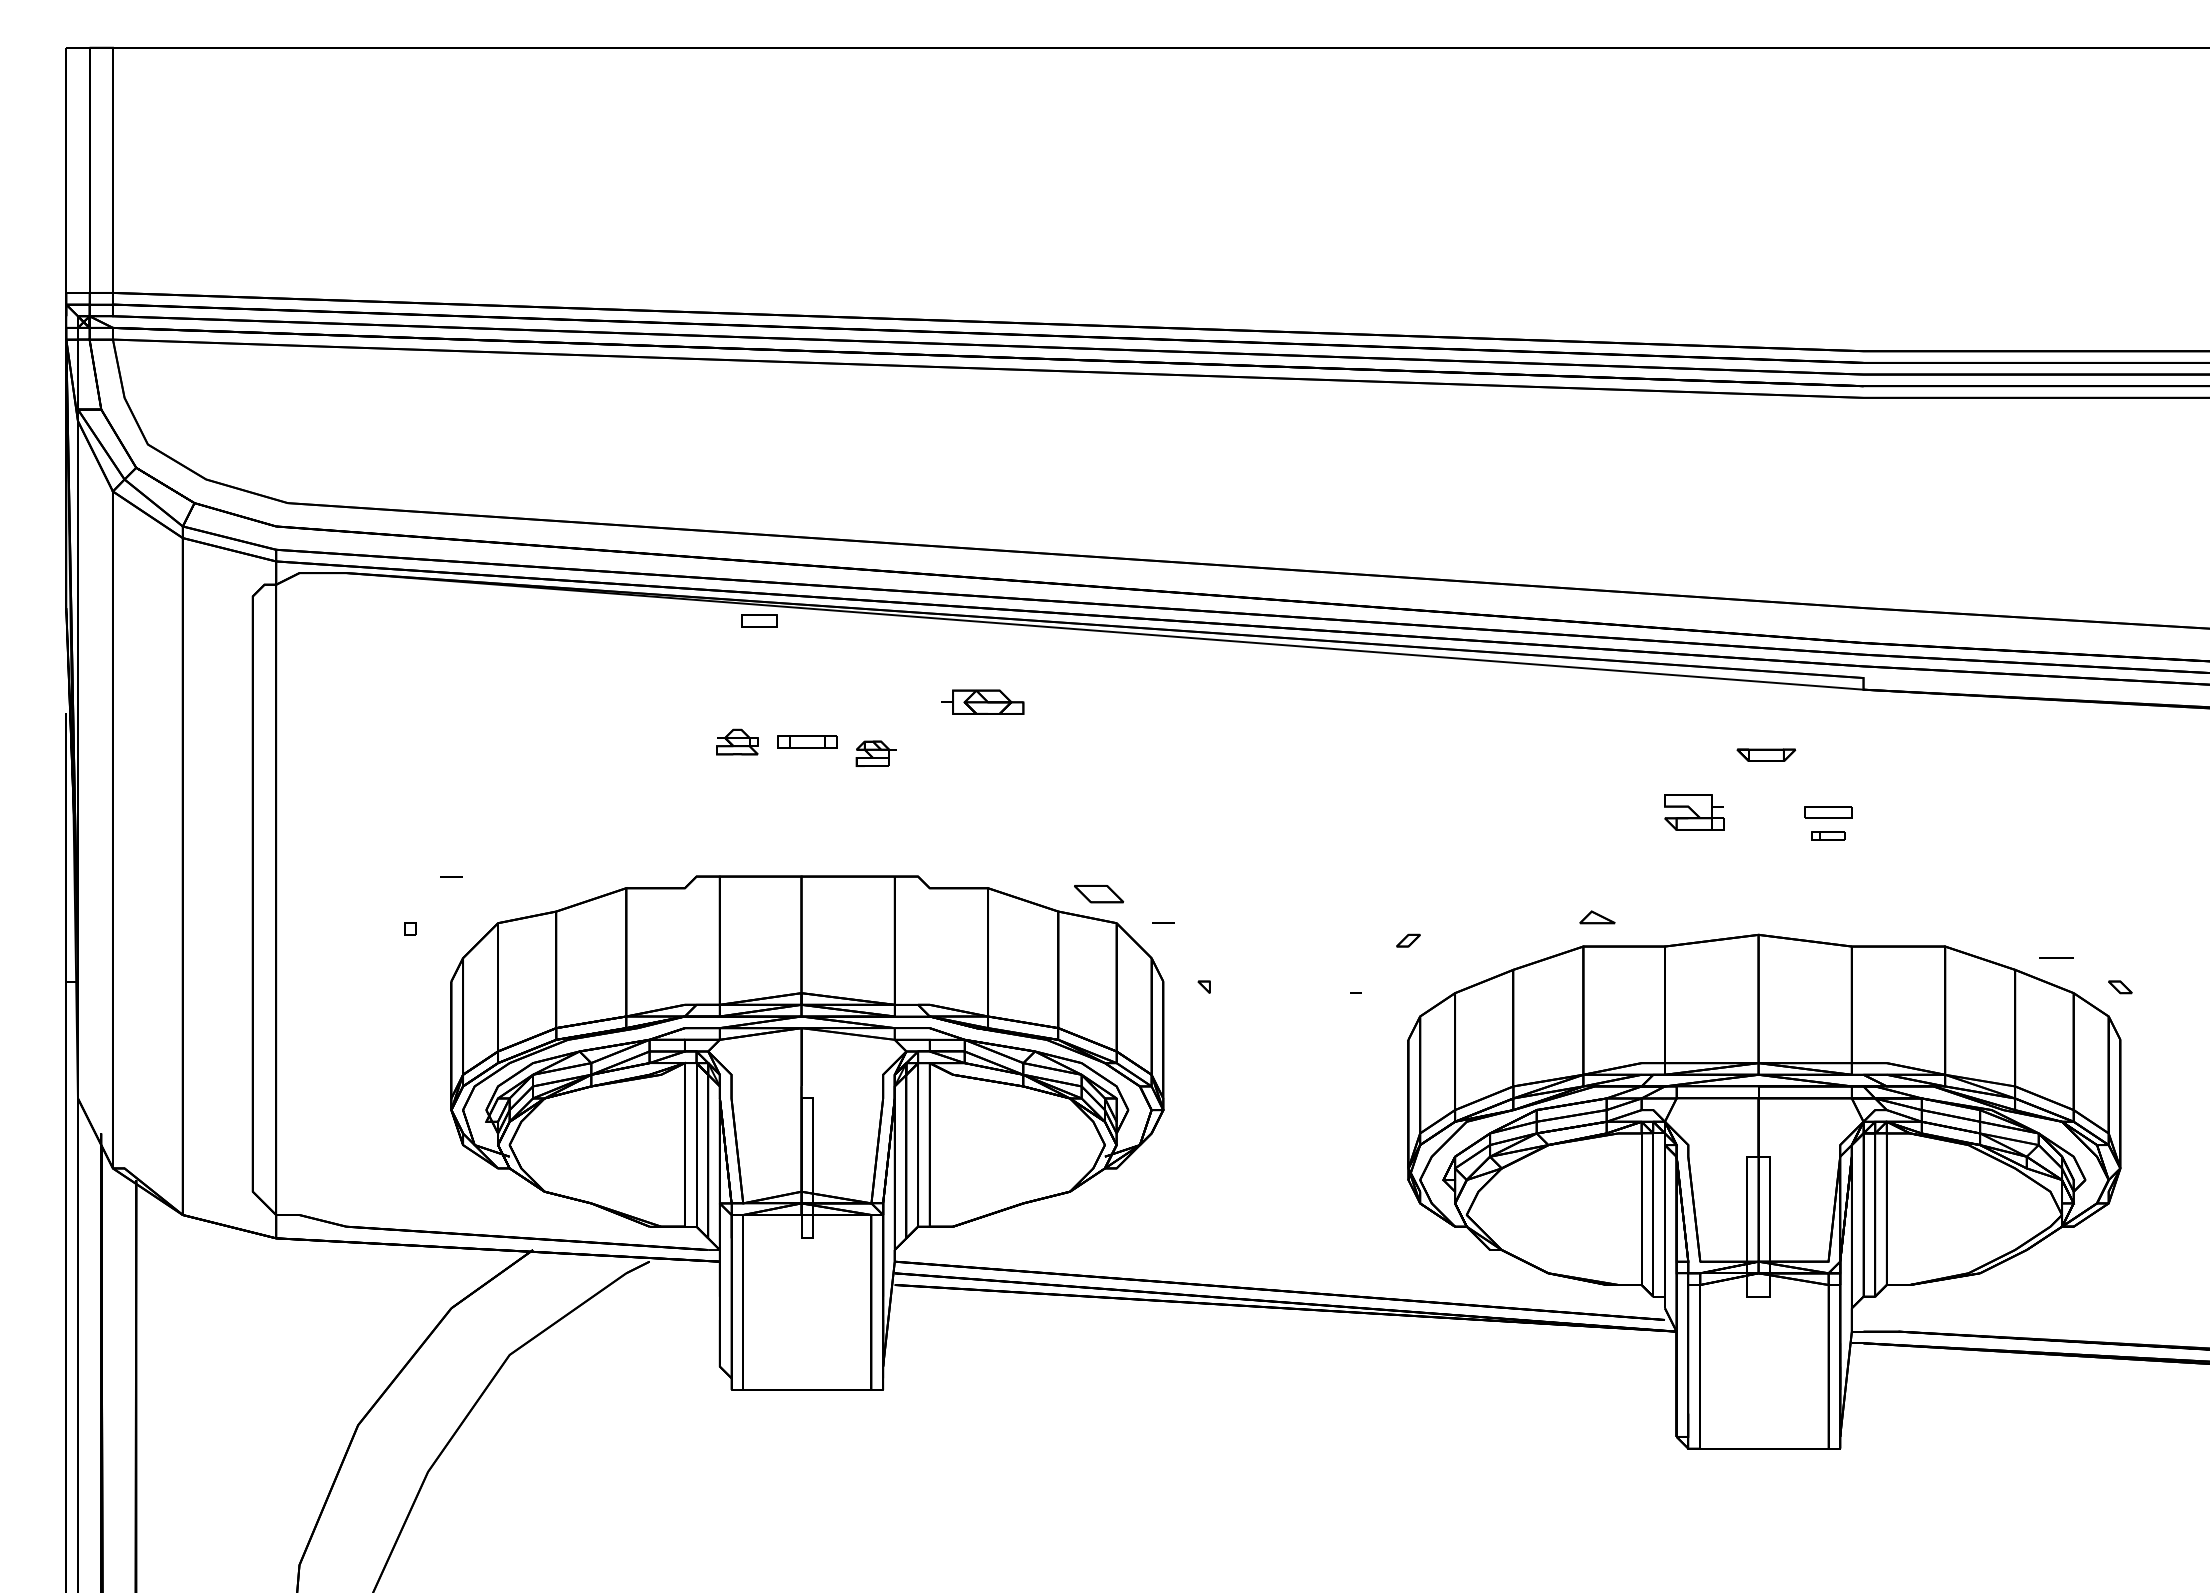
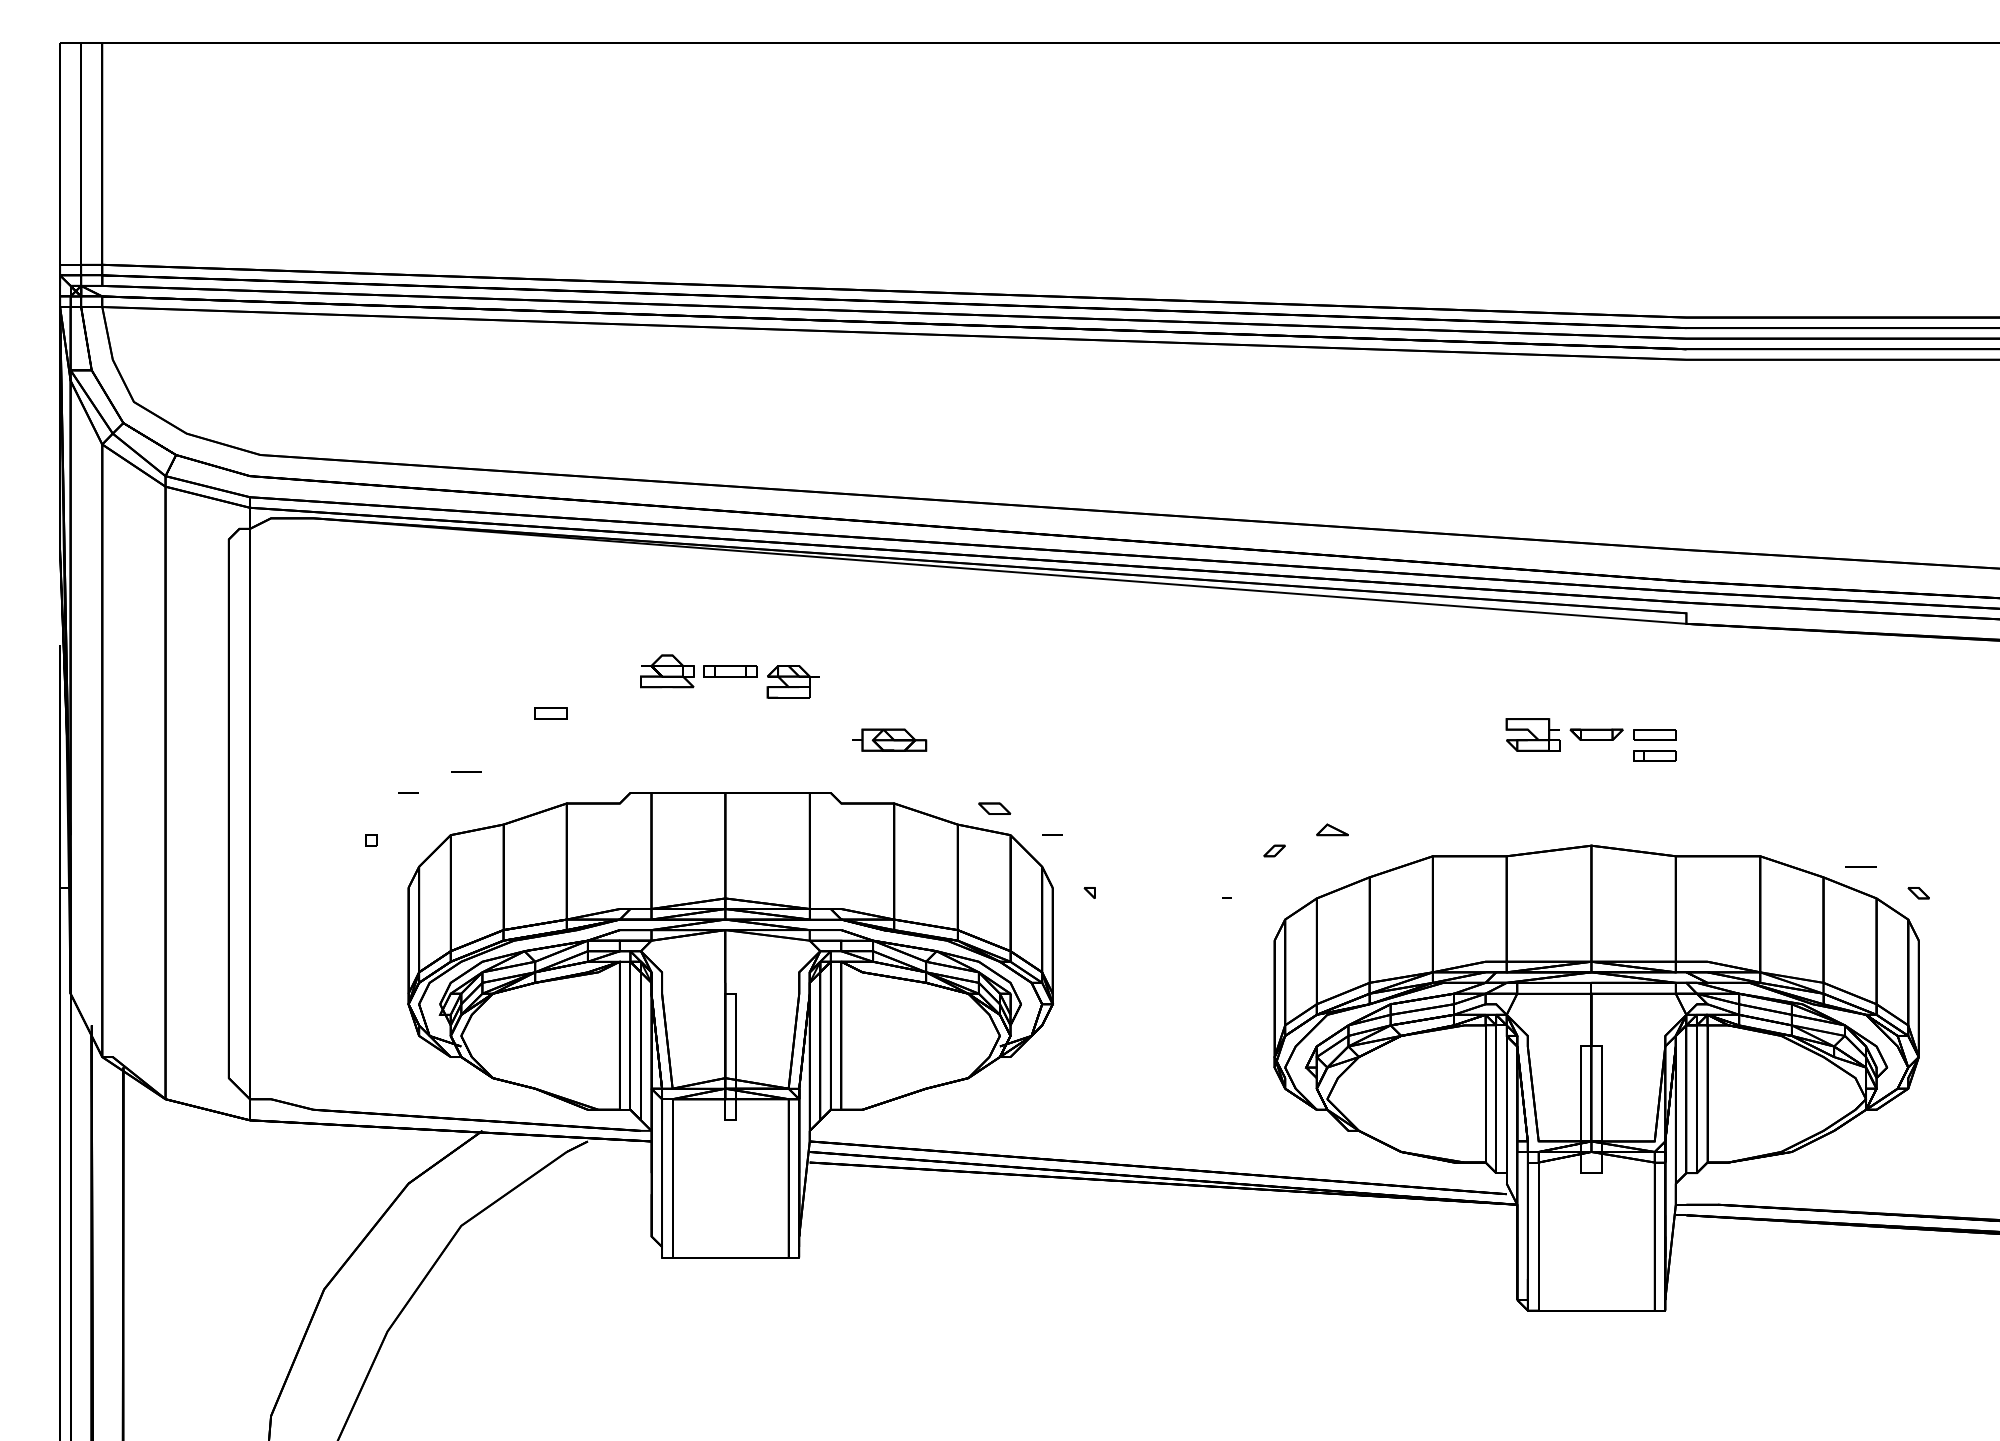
part: (759, 620) -> (550, 713), moved
part: (982, 701) -> (889, 739), moved
part: (737, 741) -> (667, 670), size x1.43
part: (876, 753) -> (793, 681), size x1.43
part: (1766, 754) -> (1596, 734), moved
part: (1828, 835) -> (1654, 755), size x1.43
line: (515, 852) -> (466, 771), added
part: (1099, 893) -> (995, 808), size x0.71
part: (1597, 917) -> (1332, 829), moved

